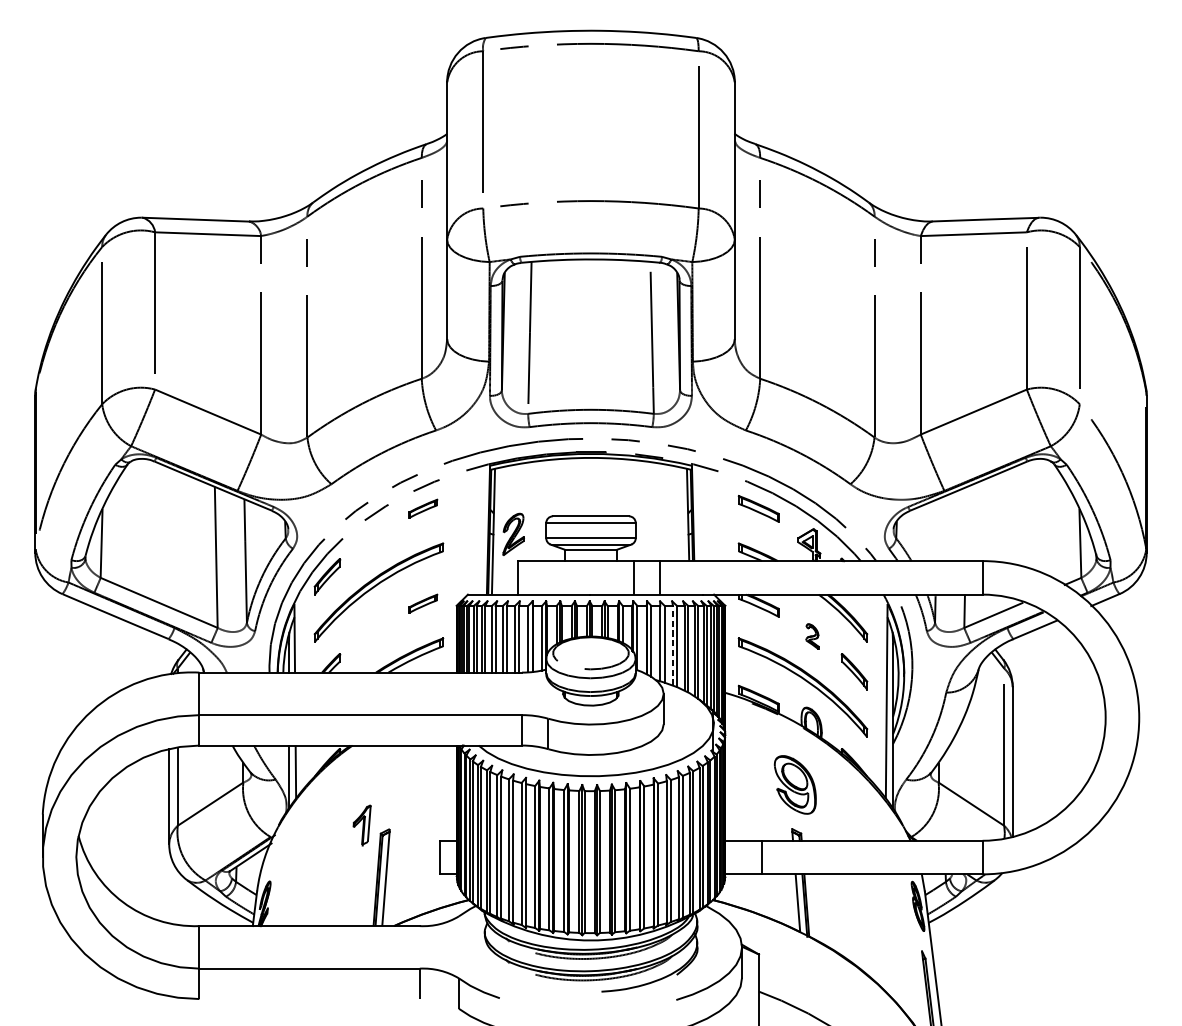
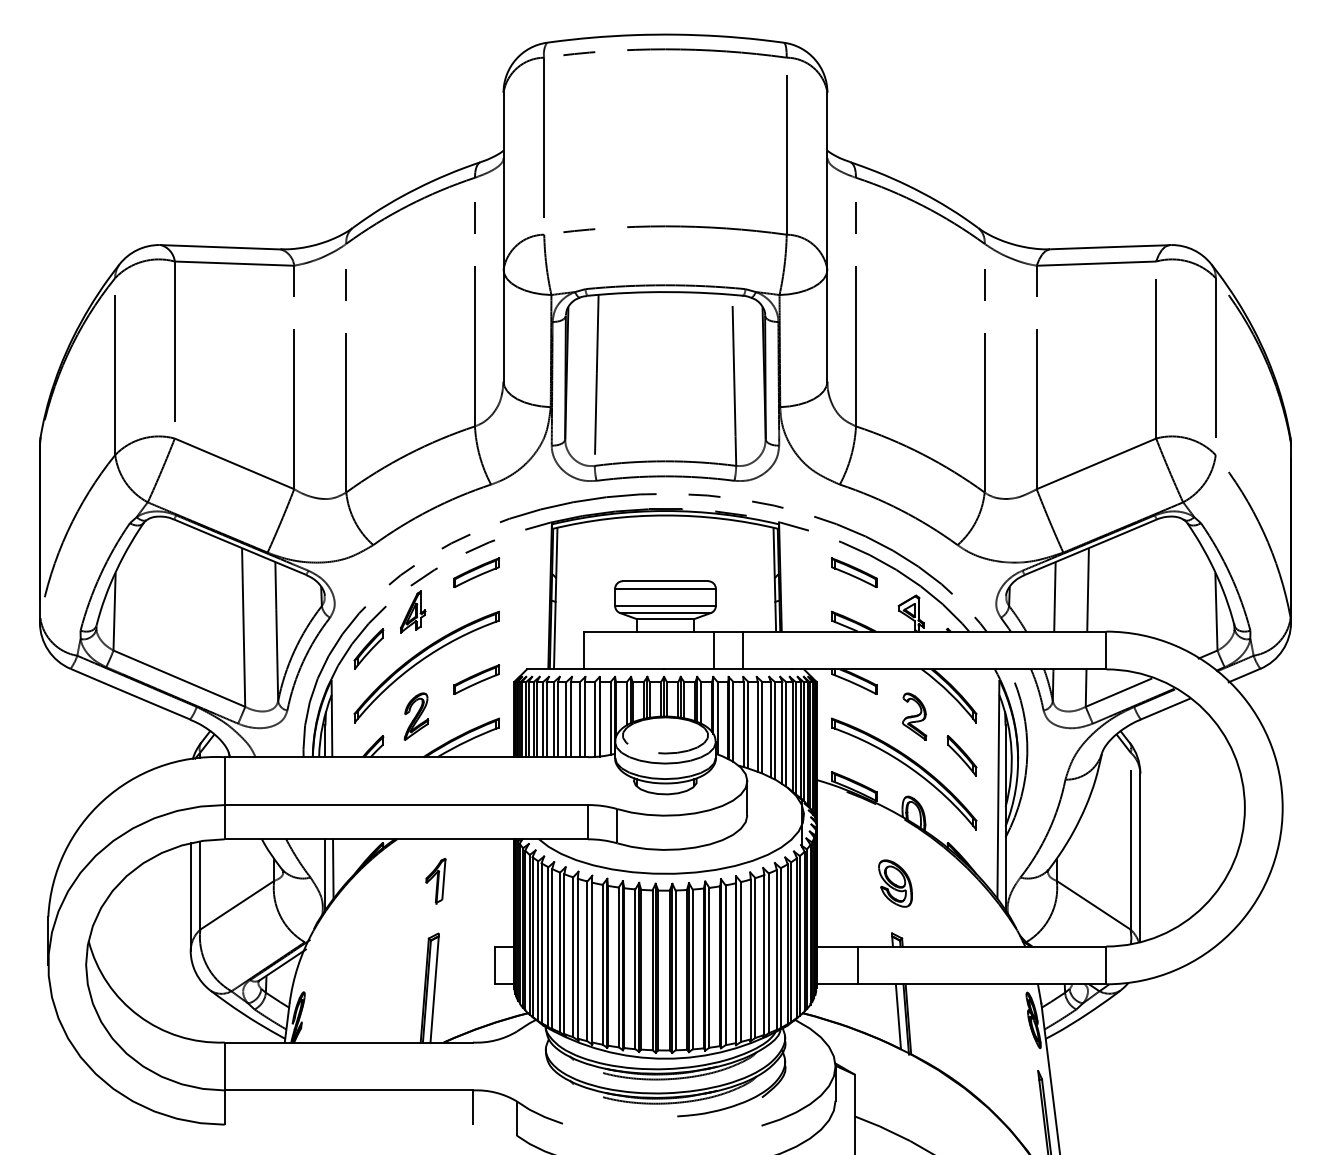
part: (423, 508) -> (476, 572), size x1.43
line: (965, 523) -> (1087, 589), added
line: (936, 529) -> (1054, 596), added
part: (513, 534) -> (416, 716), moved
part: (367, 543) -> (413, 611), added
part: (423, 603) -> (476, 679), size x1.43
part: (812, 636) -> (914, 716), size x1.67
line: (672, 645) -> (757, 726), dashed -> solid
part: (795, 784) -> (895, 883), size x0.71
part: (361, 825) -> (435, 881), moved

